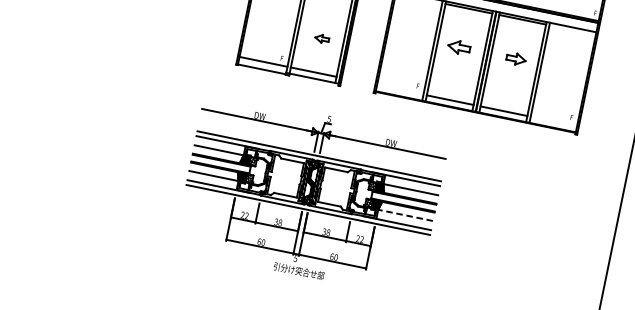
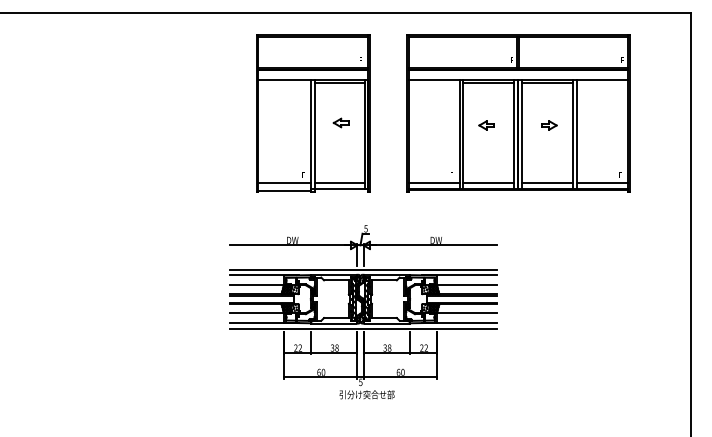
part: (321, 38) -> (340, 122), moved
part: (458, 47) -> (486, 125), size x0.62
part: (516, 59) -> (549, 125), size x0.71
line: (399, 89) -> (433, 182), added
line: (553, 121) -> (601, 182), added
line: (405, 215) -> (466, 313), dashed -> solid

